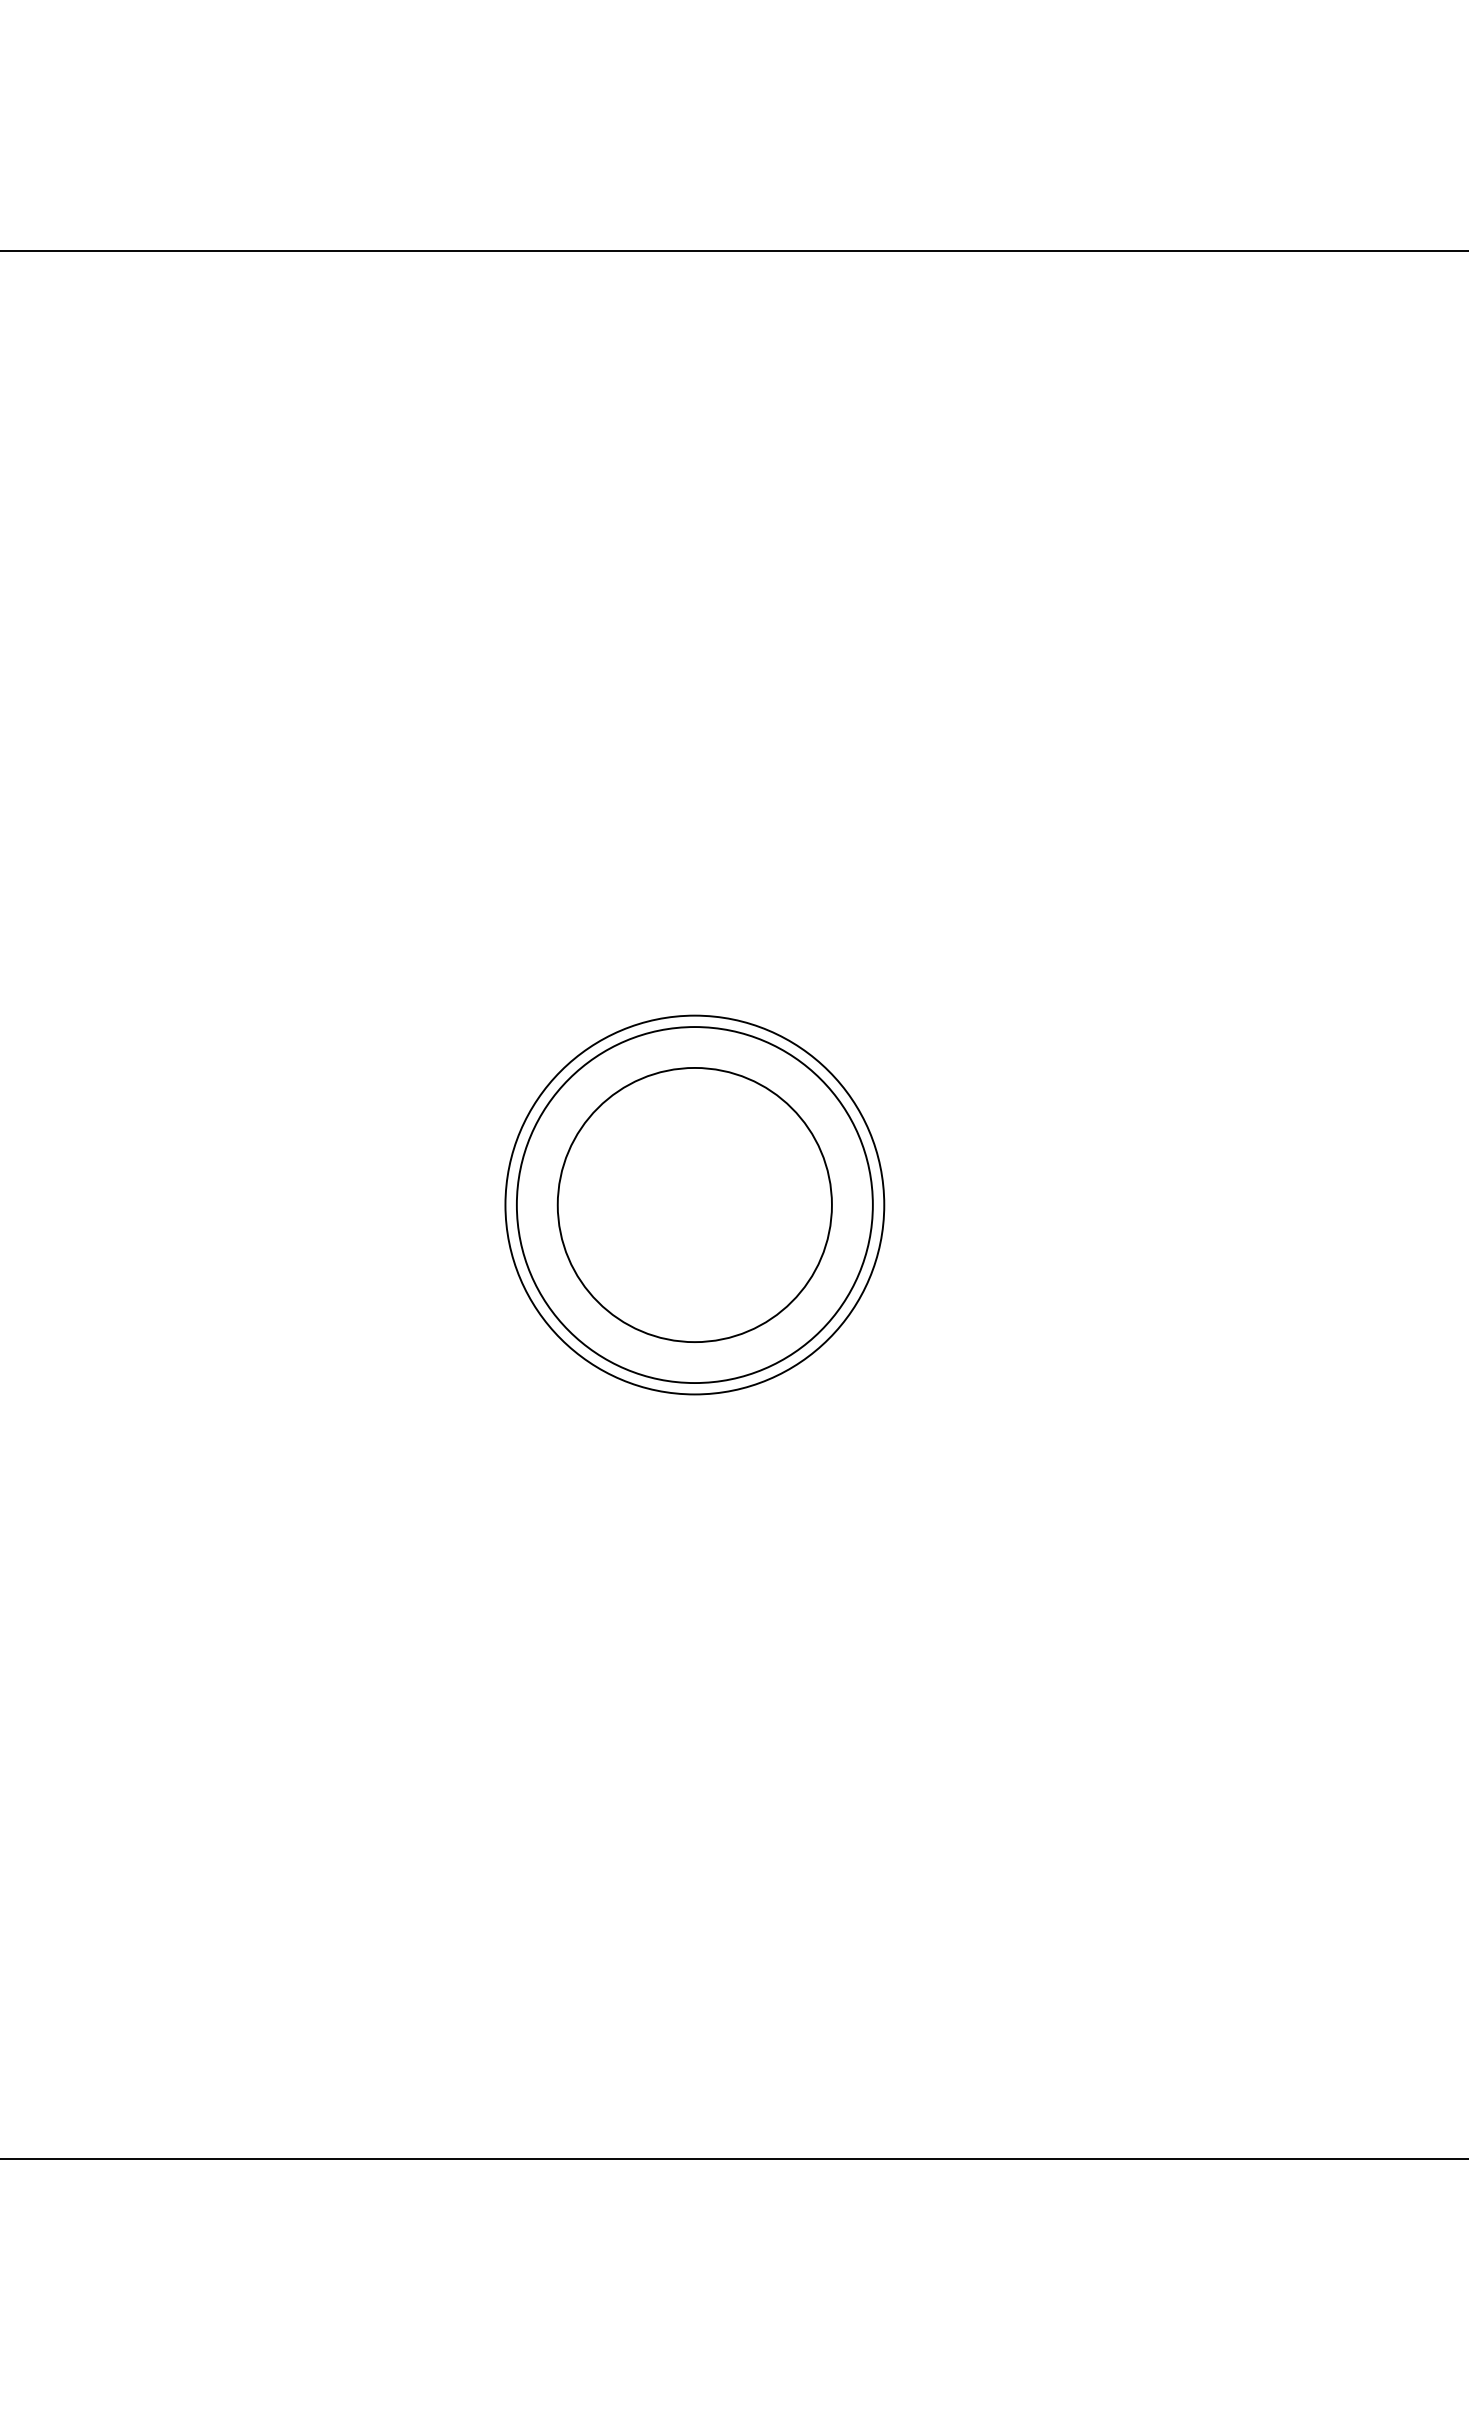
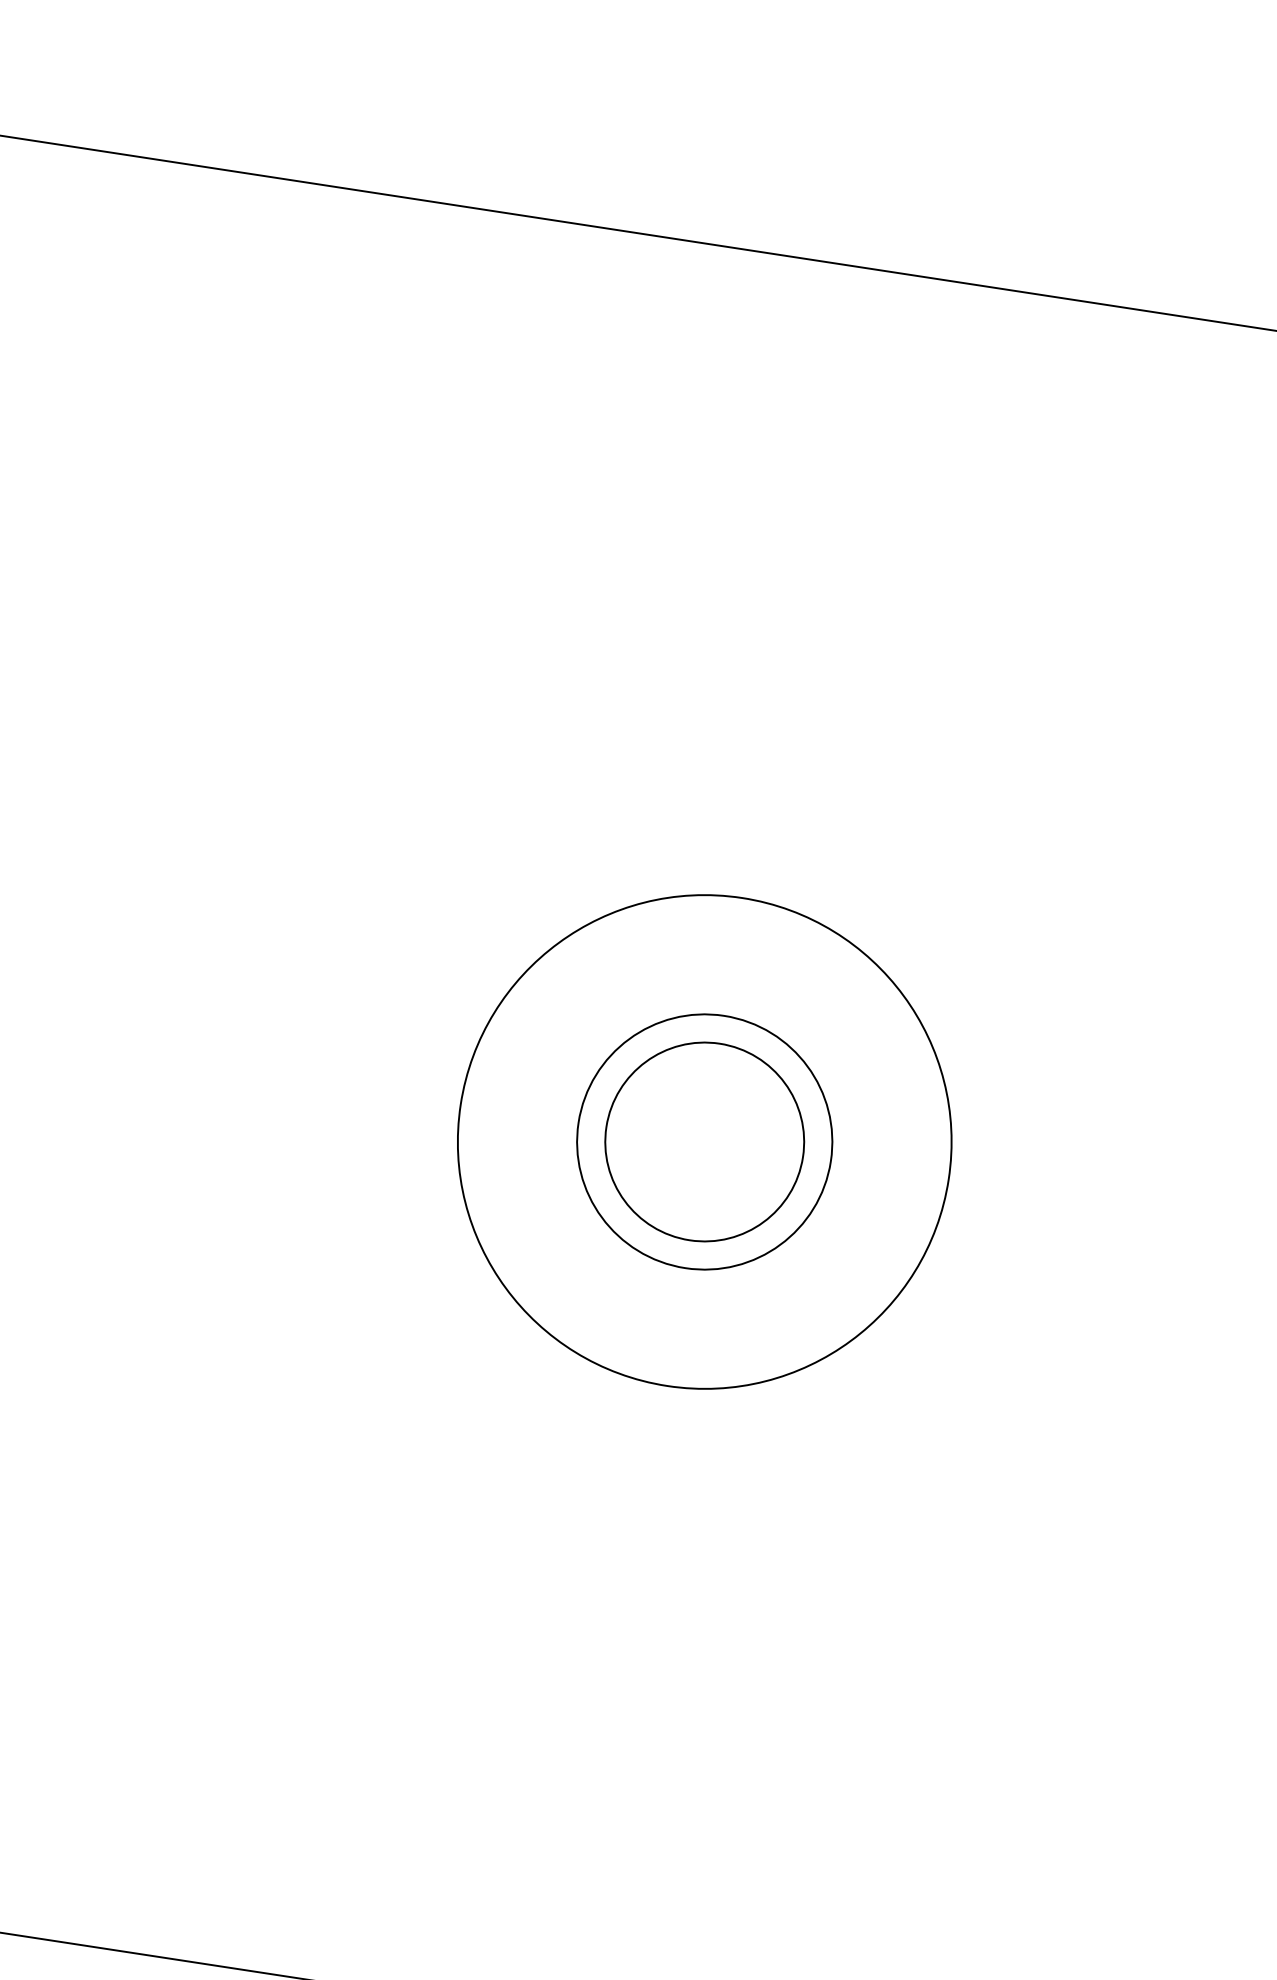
circle: (694, 1204) -> (704, 1141), size x1.4
circle: (694, 1205) -> (704, 1142), size x0.6

